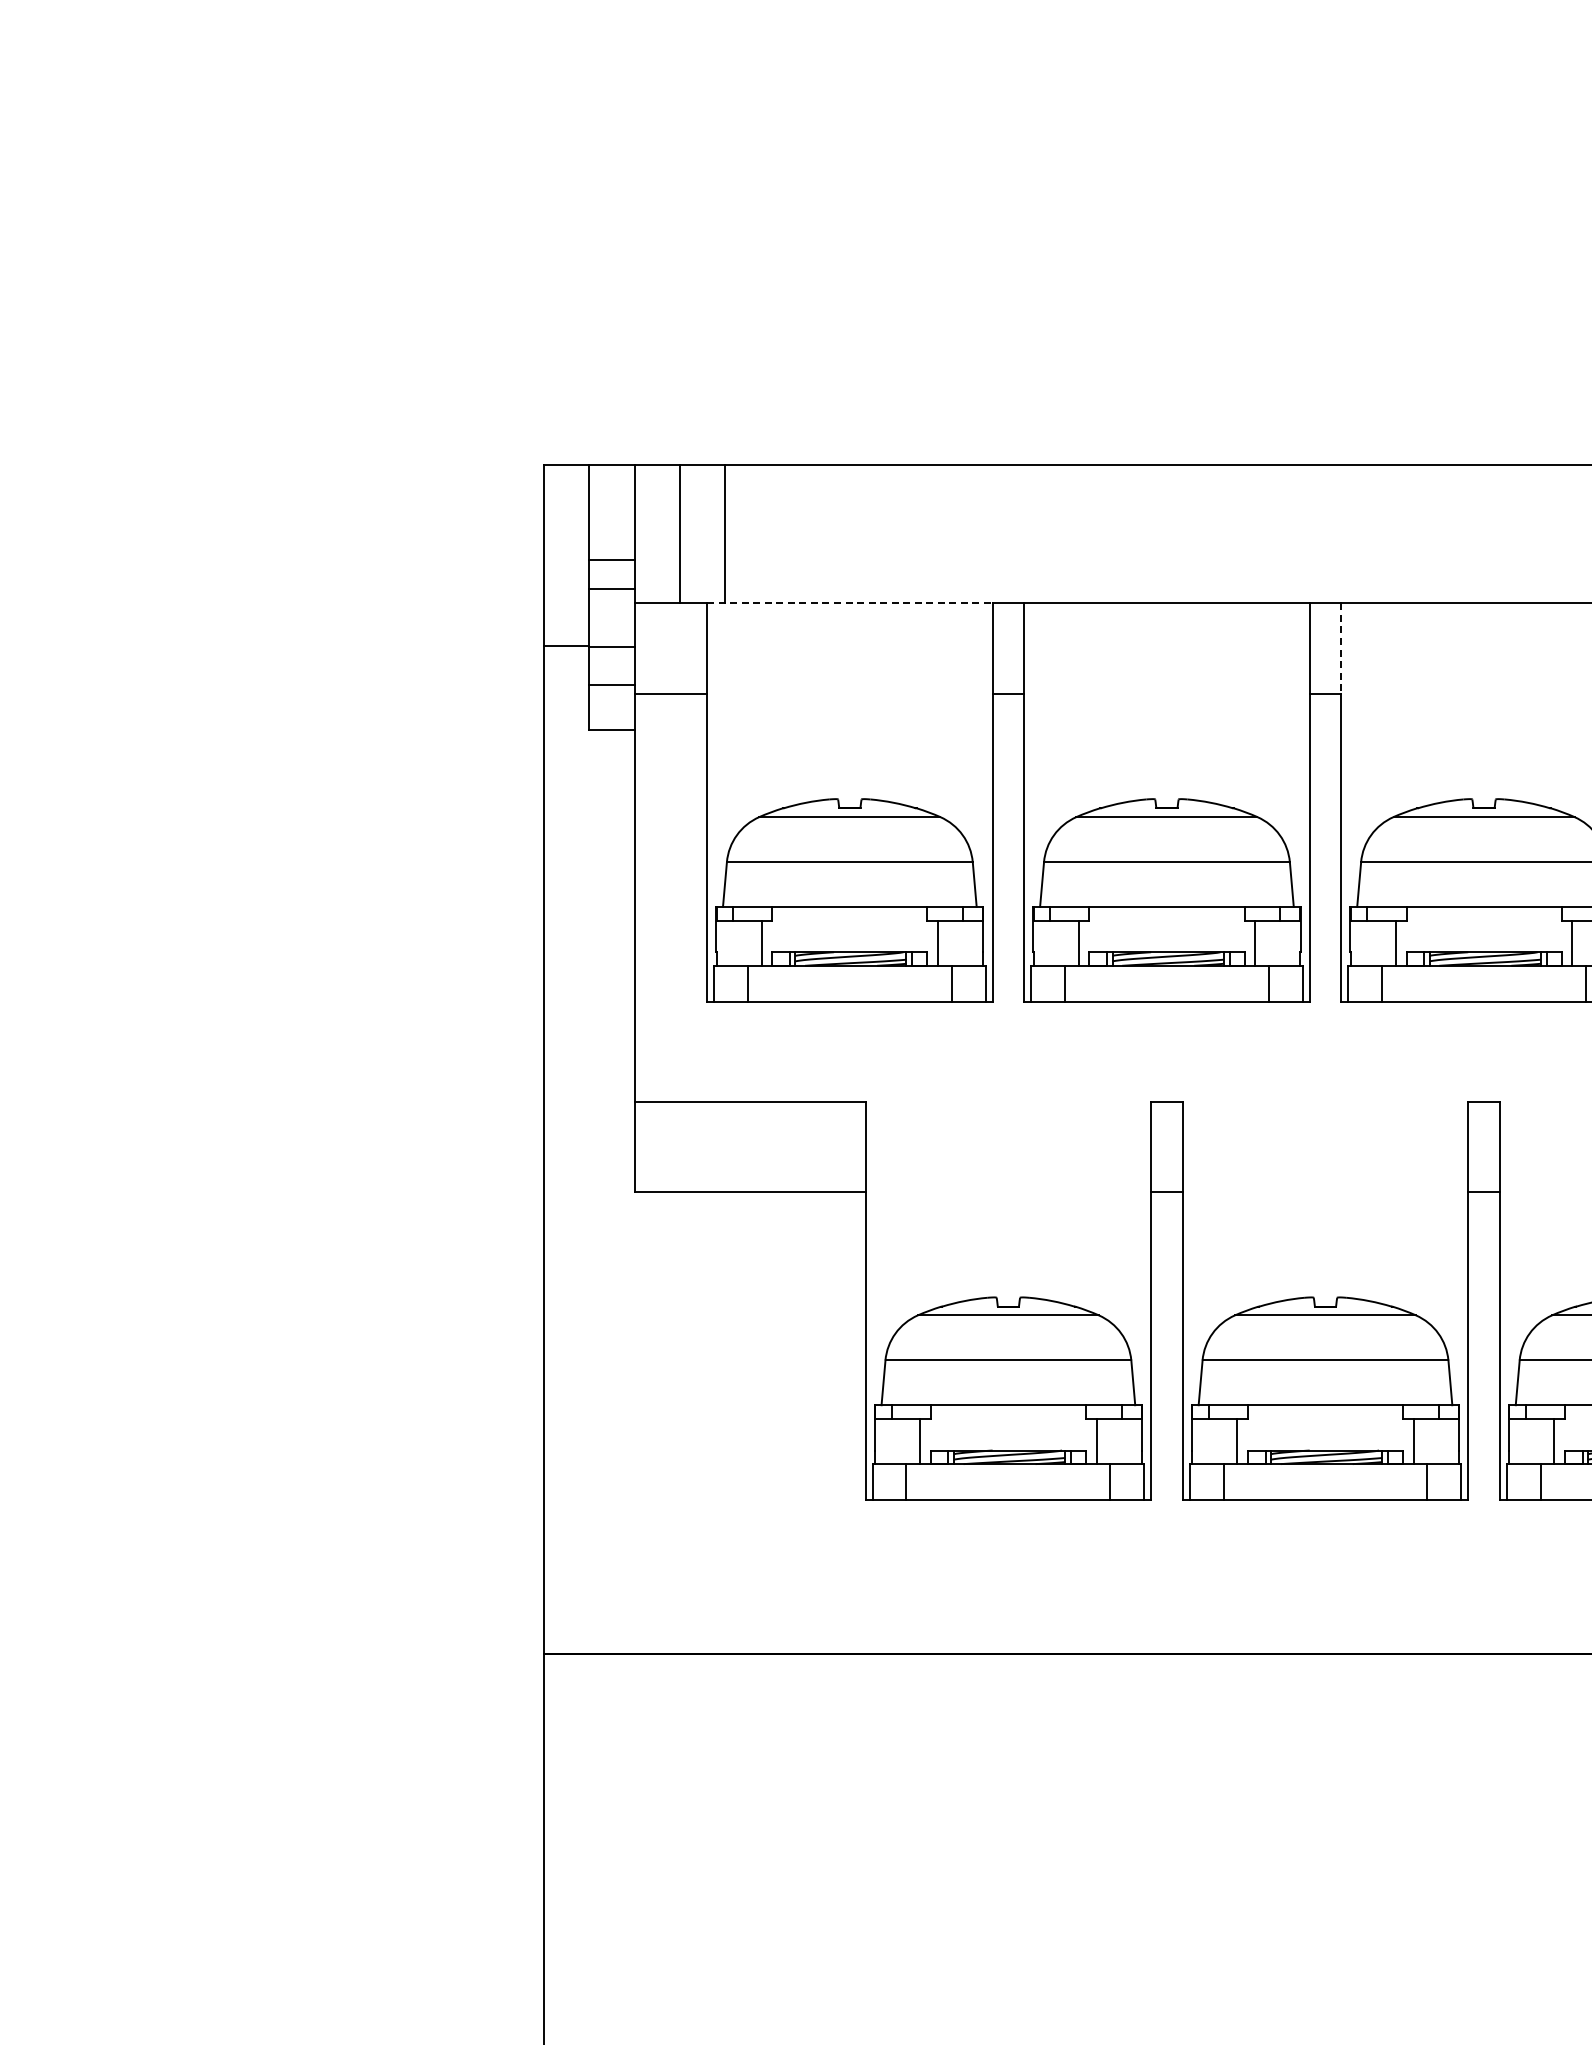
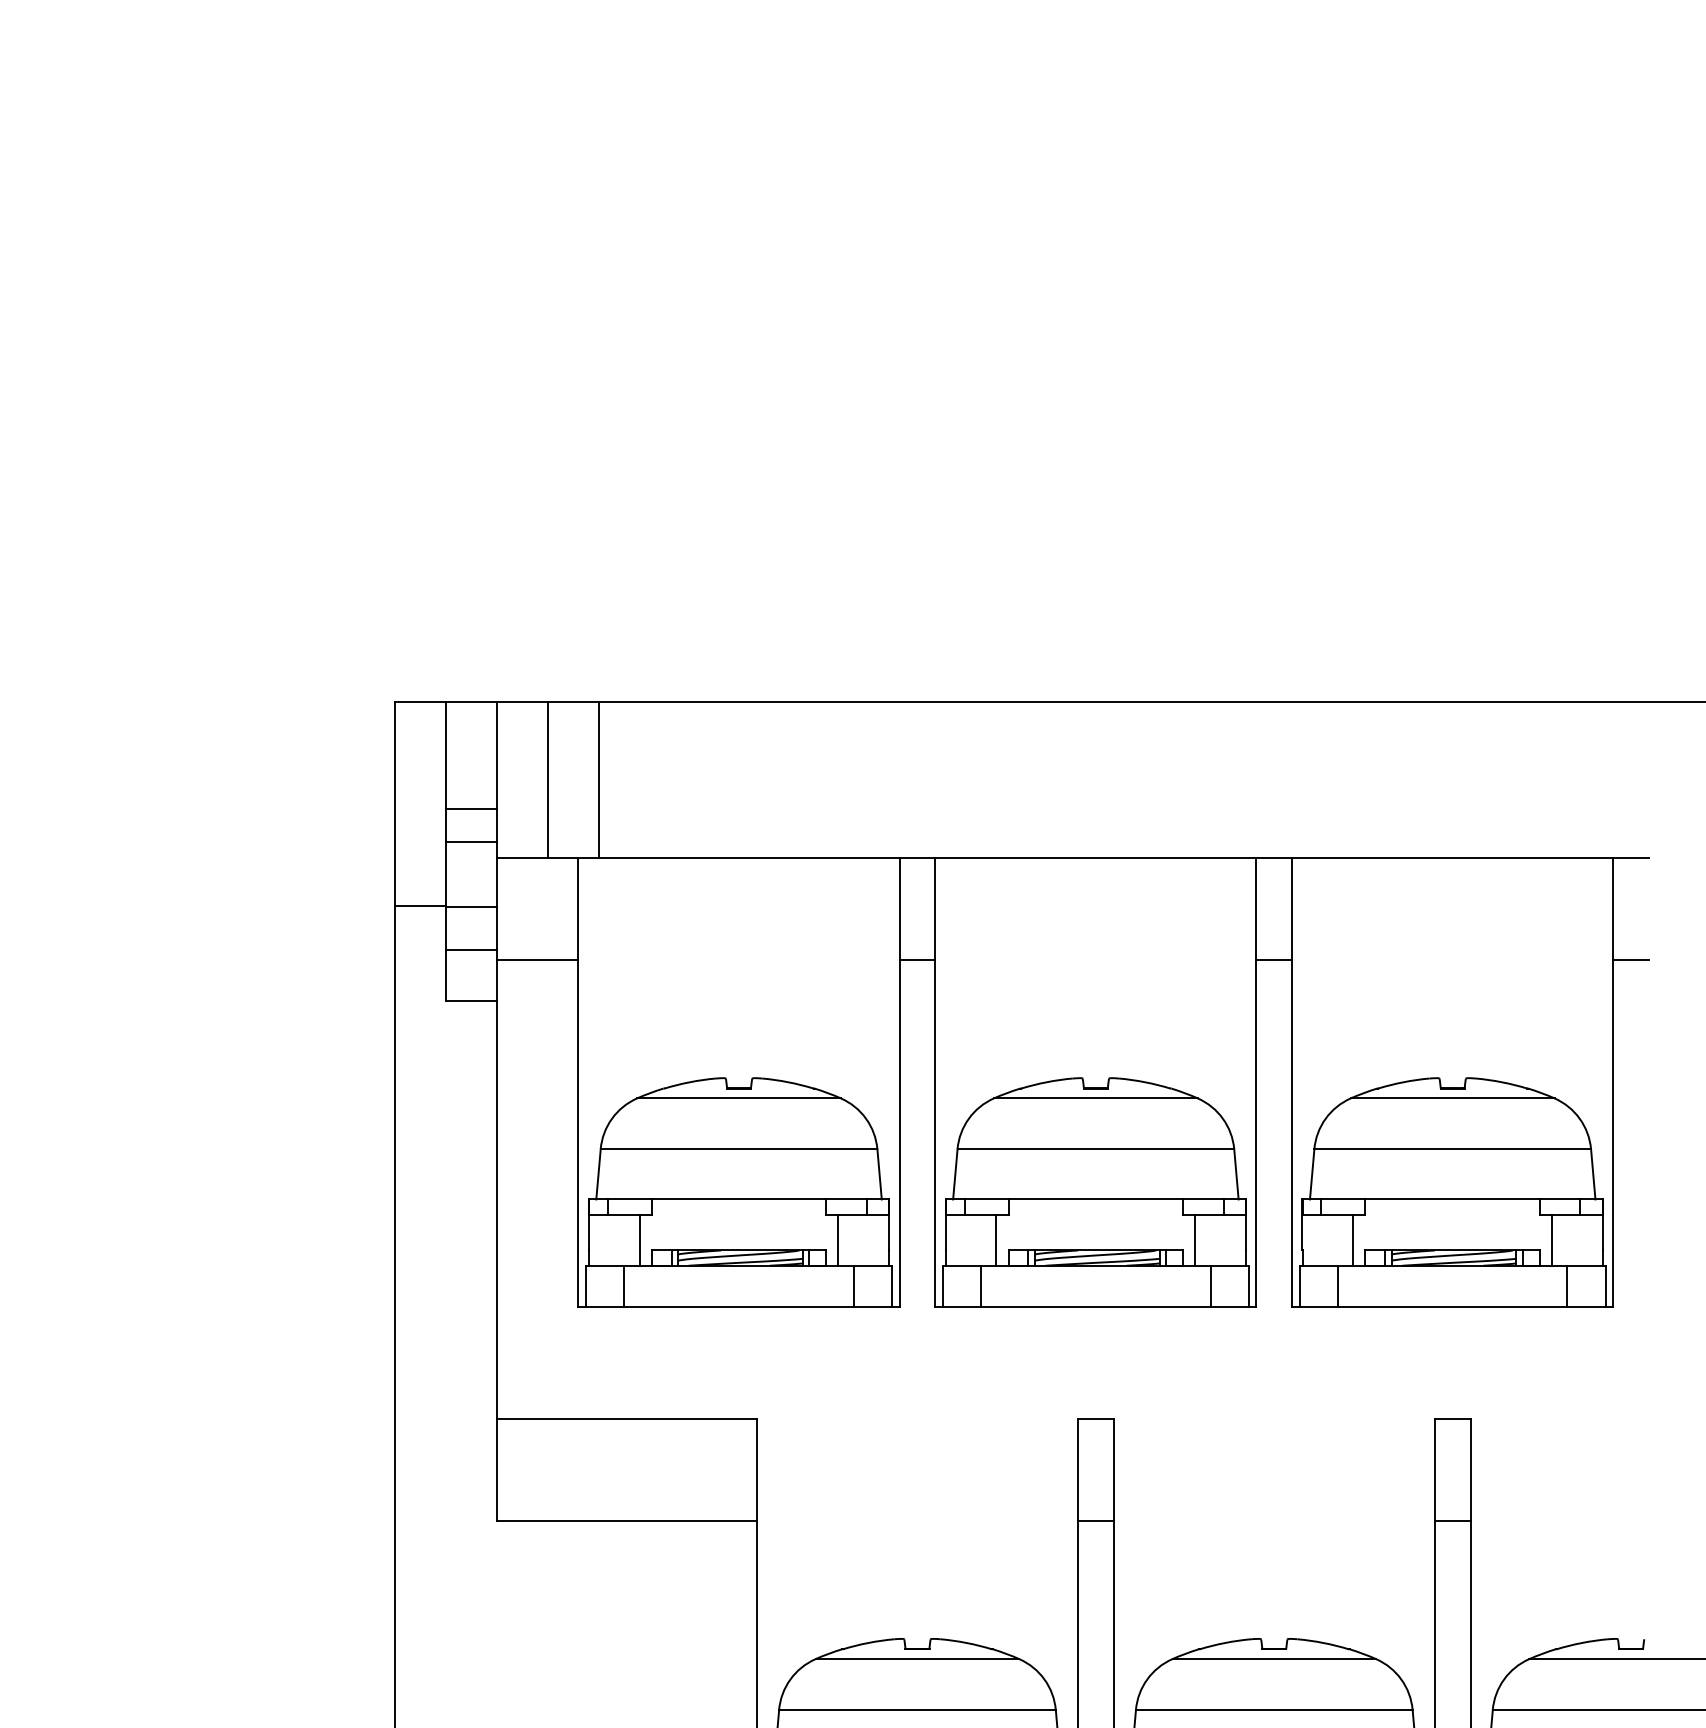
line: (849, 603) -> (738, 858), dashed -> solid
line: (1341, 649) -> (1292, 909), dashed -> solid

